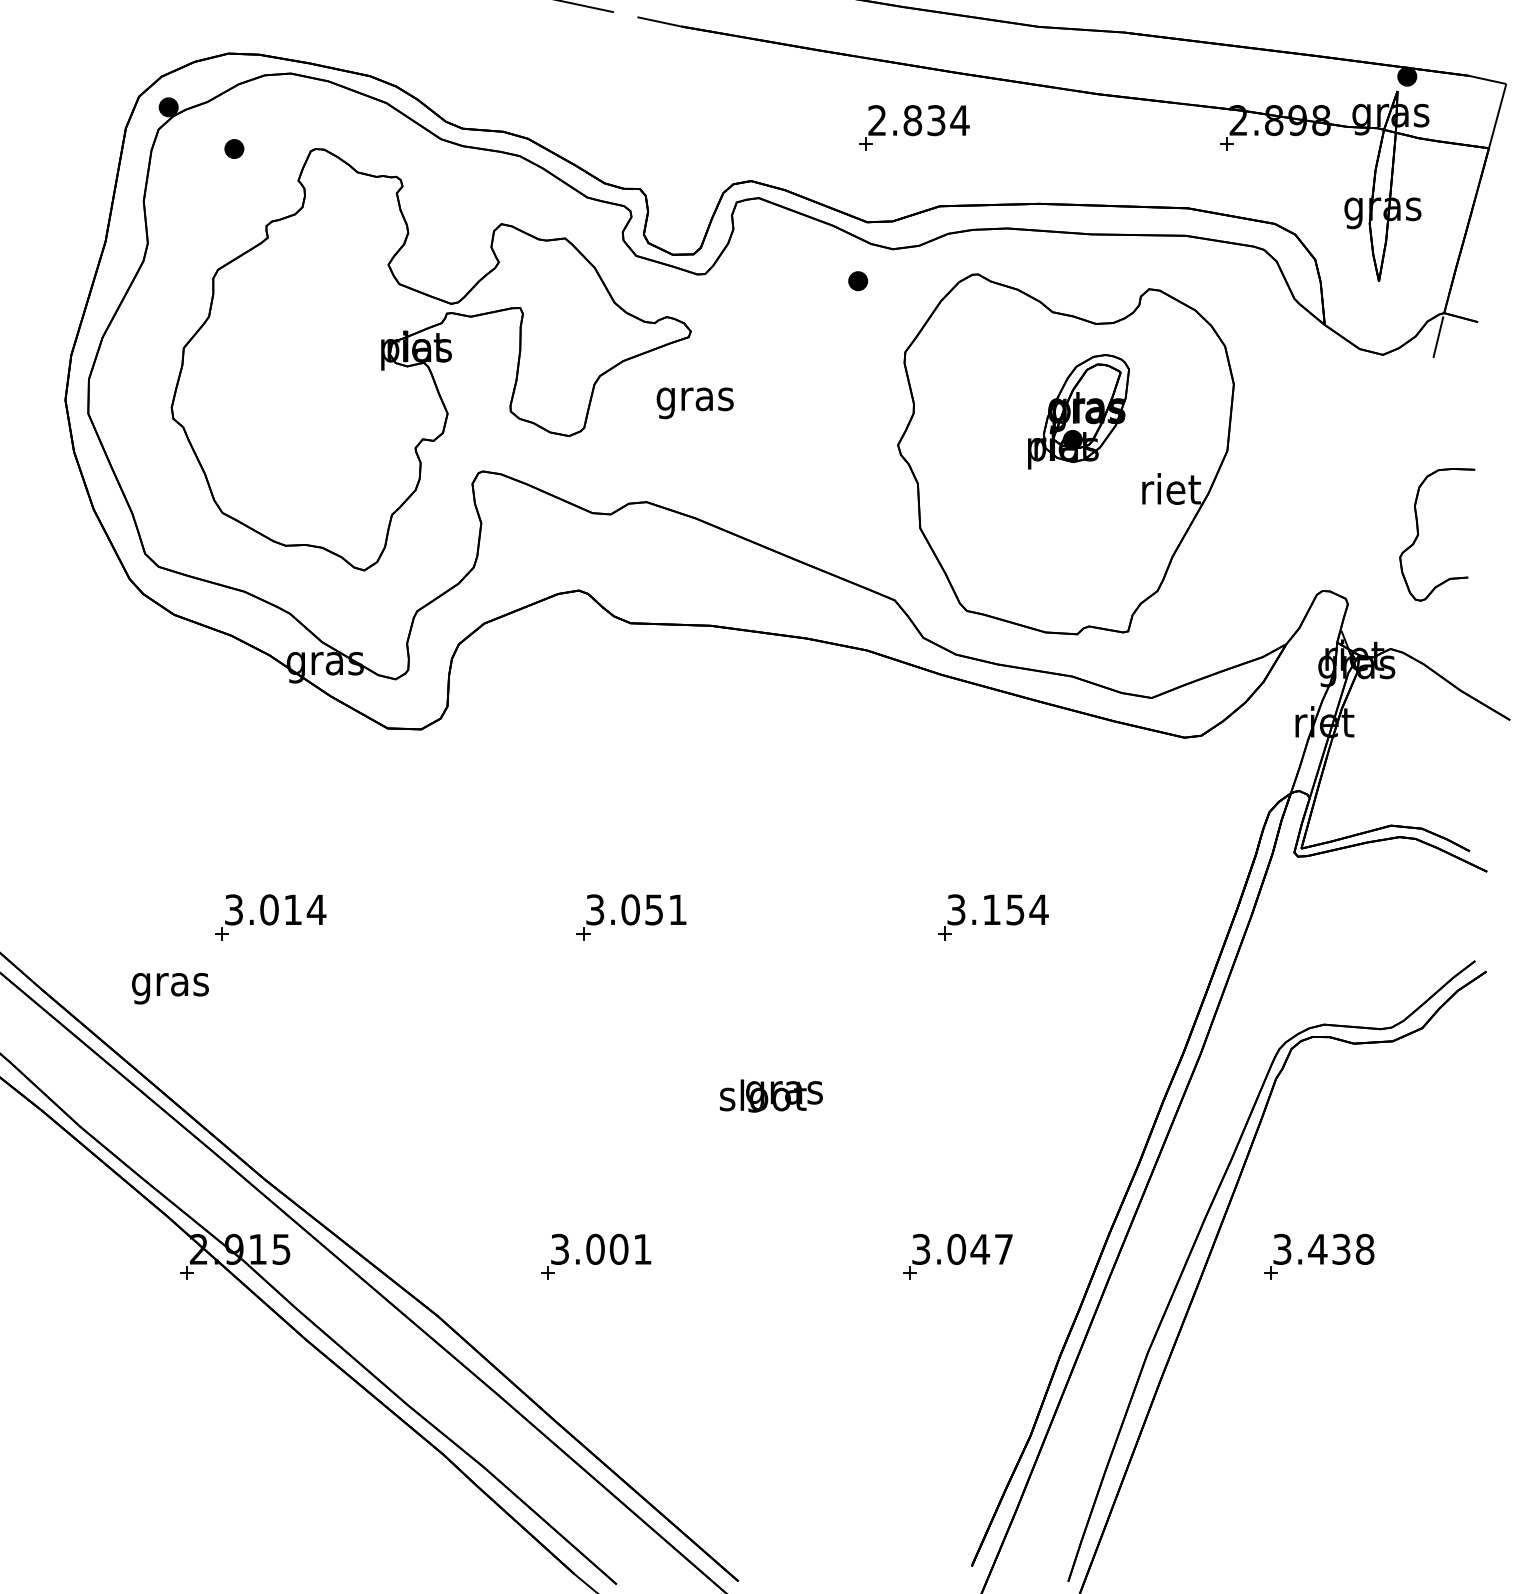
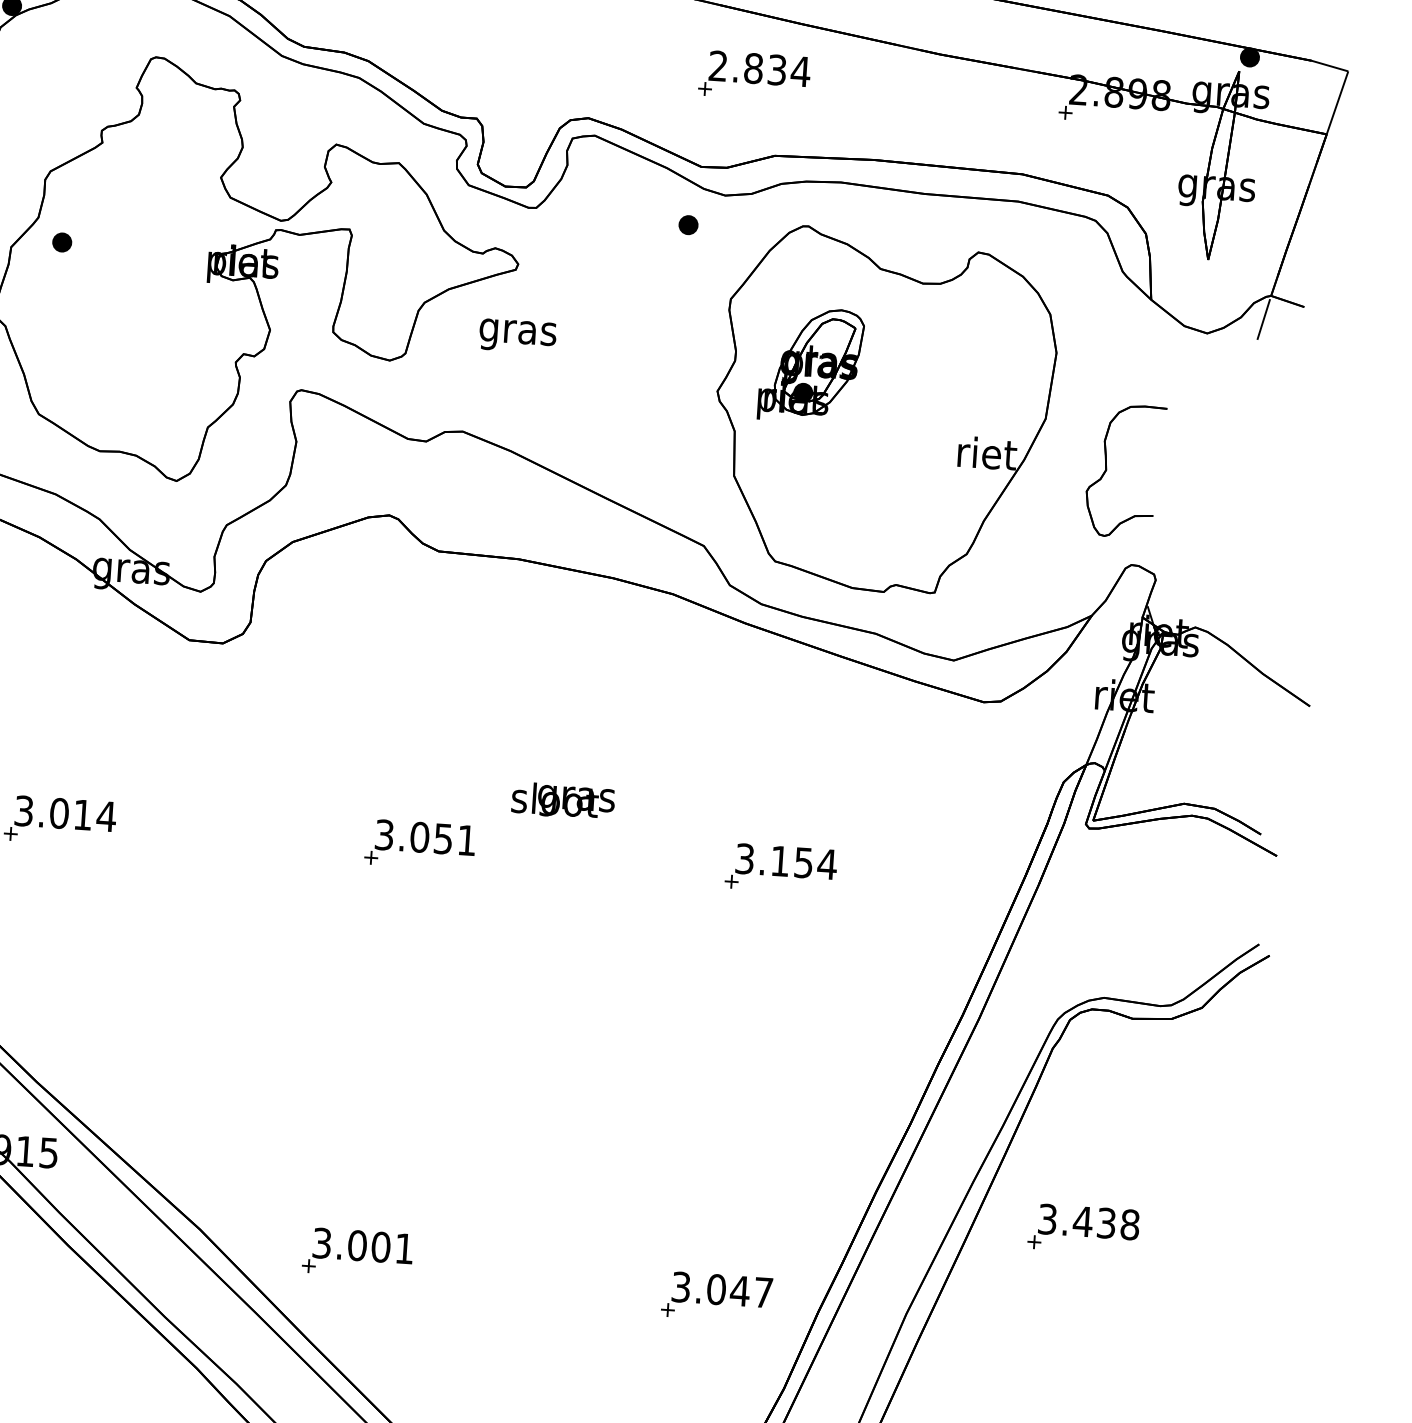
part: (234, 148) -> (62, 242), moved
part: (1078, 411) -> (810, 364), moved
part: (1418, 534) -> (1106, 469), moved
text: (771, 1095) -> (563, 800), moved
part: (596, 1256) -> (358, 1252), moved
part: (957, 1256) -> (716, 1296), moved

